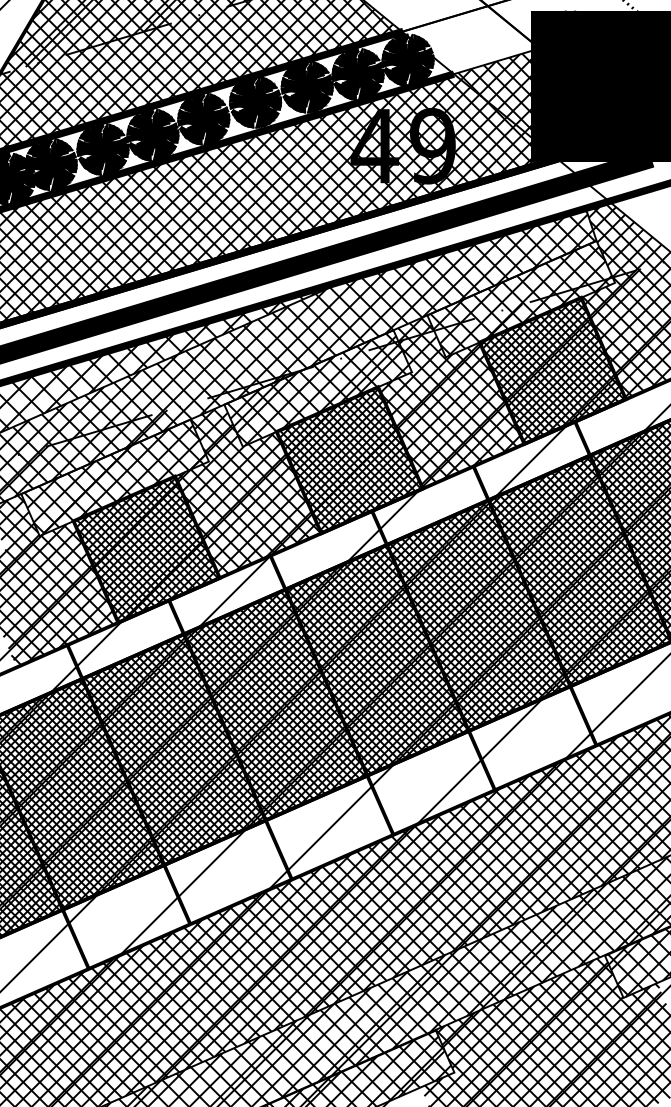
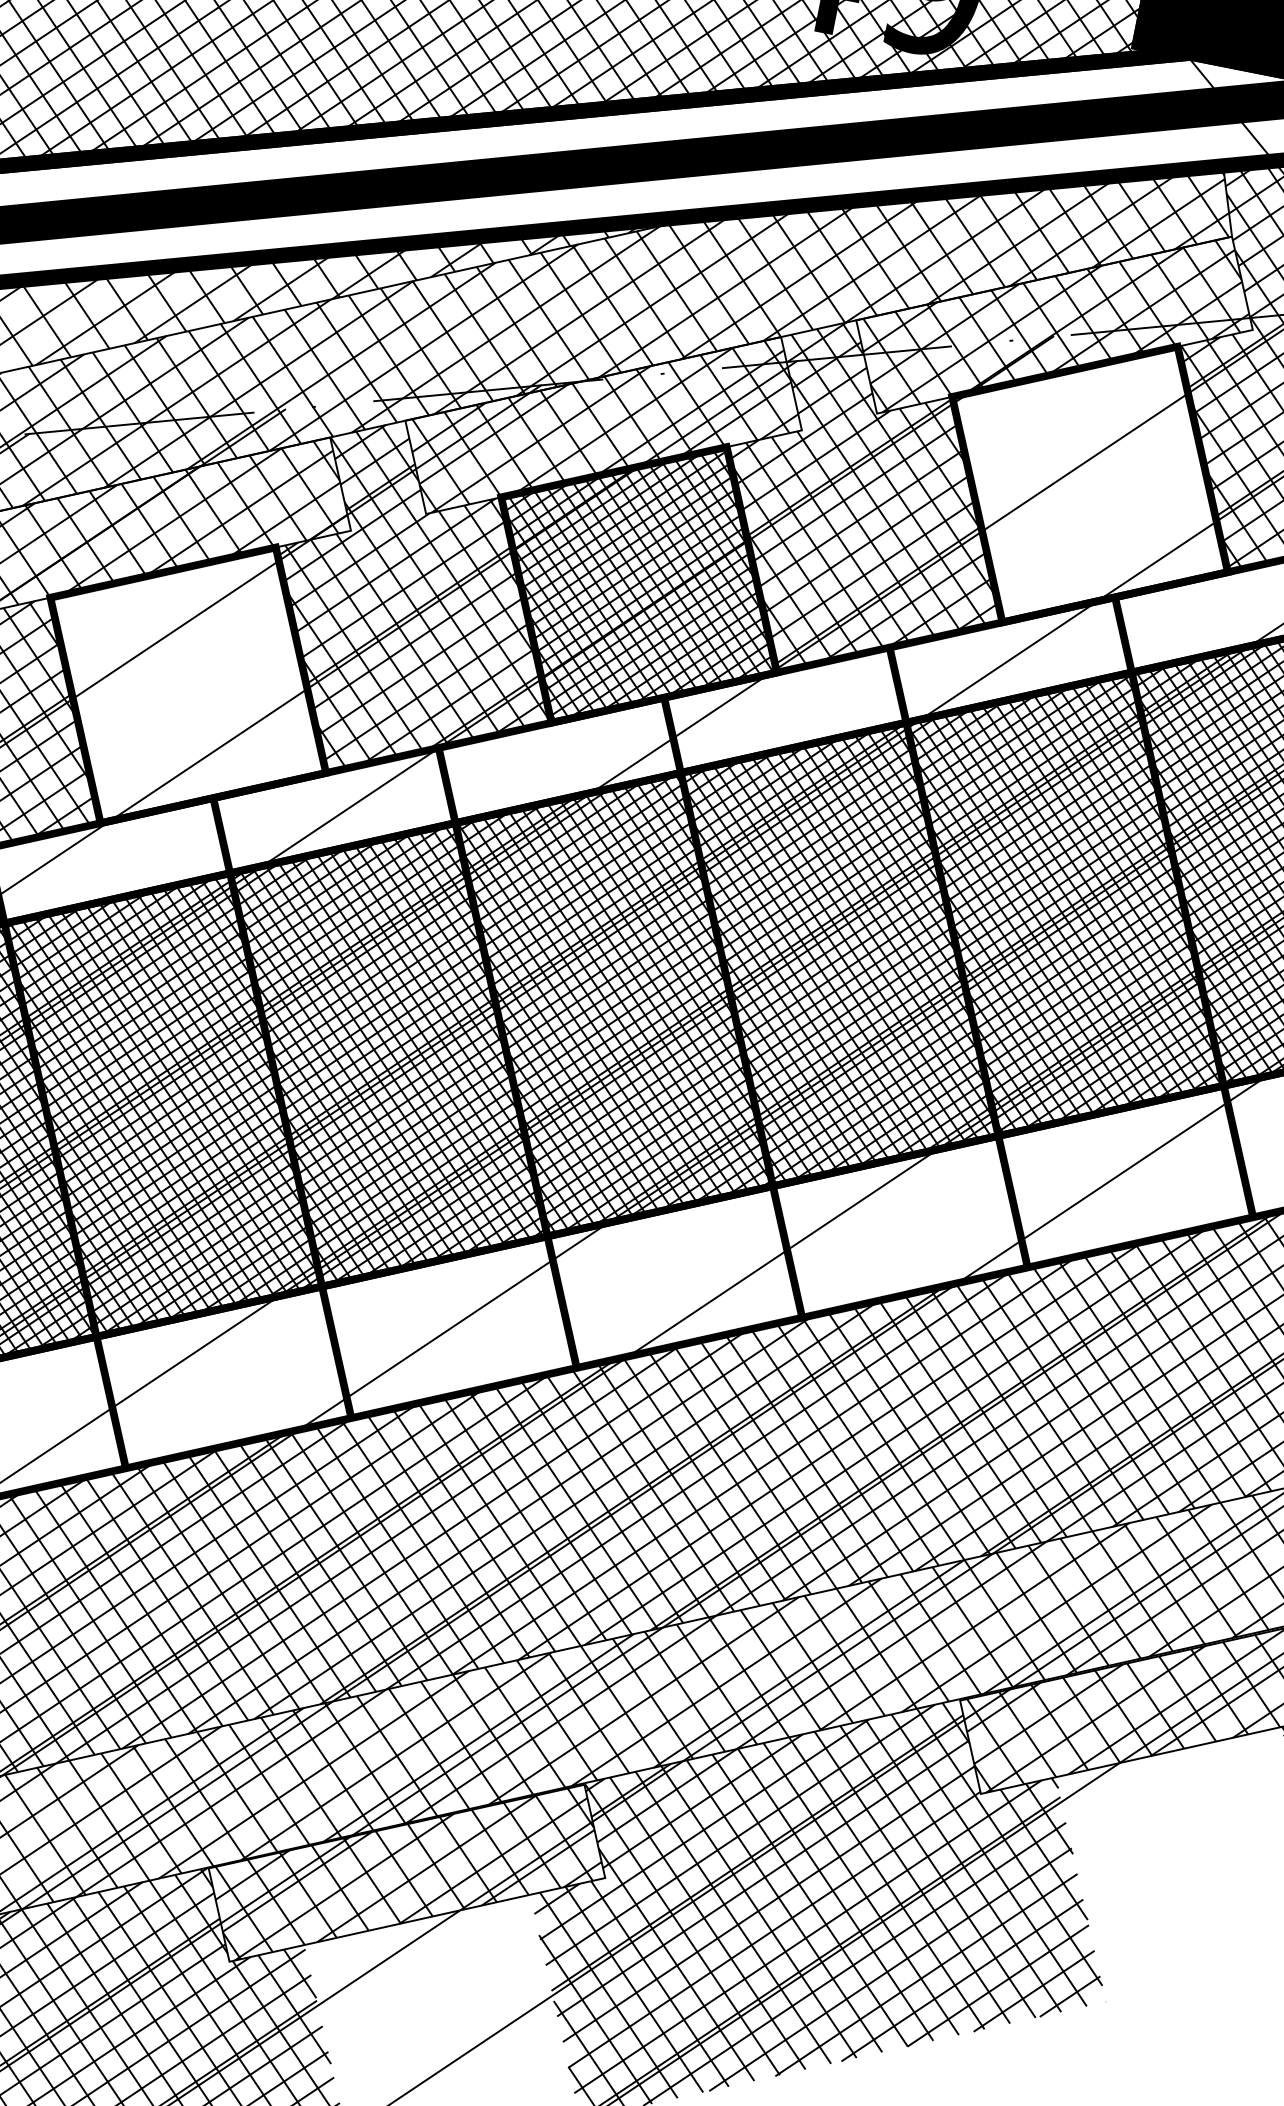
hatch: (552, 370) -> (1089, 483), removed
hatch: (145, 548) -> (186, 682), removed

